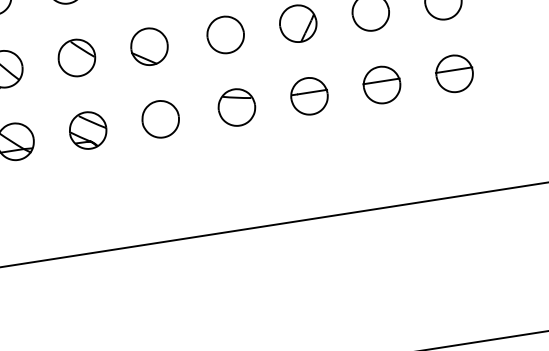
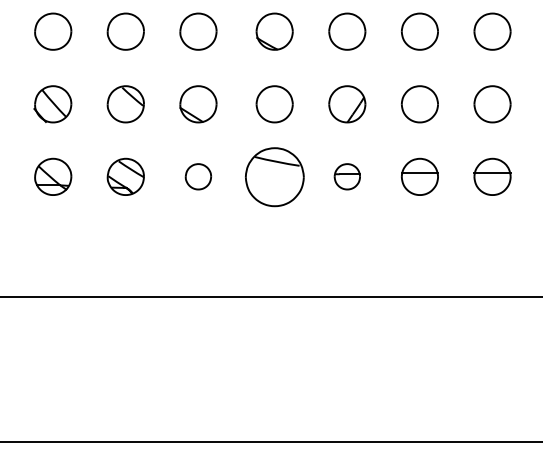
part: (309, 95) -> (347, 176), size x0.7
part: (236, 107) -> (274, 176), size x1.6
part: (160, 118) -> (198, 176), size x0.7

